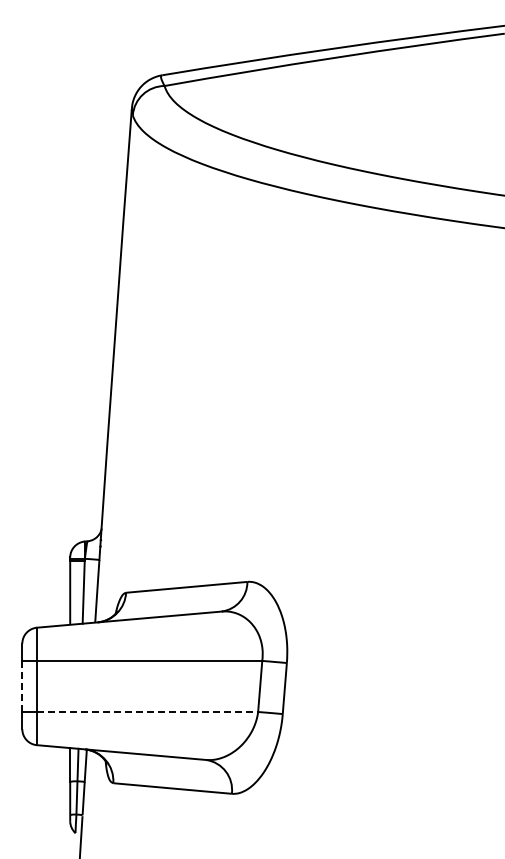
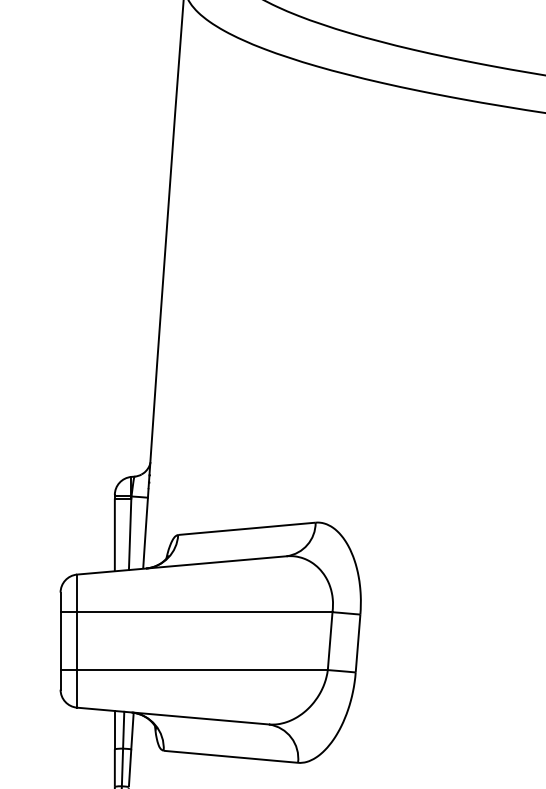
line: (22, 686) -> (60, 641), dashed -> solid
line: (147, 711) -> (202, 669), dashed -> solid

